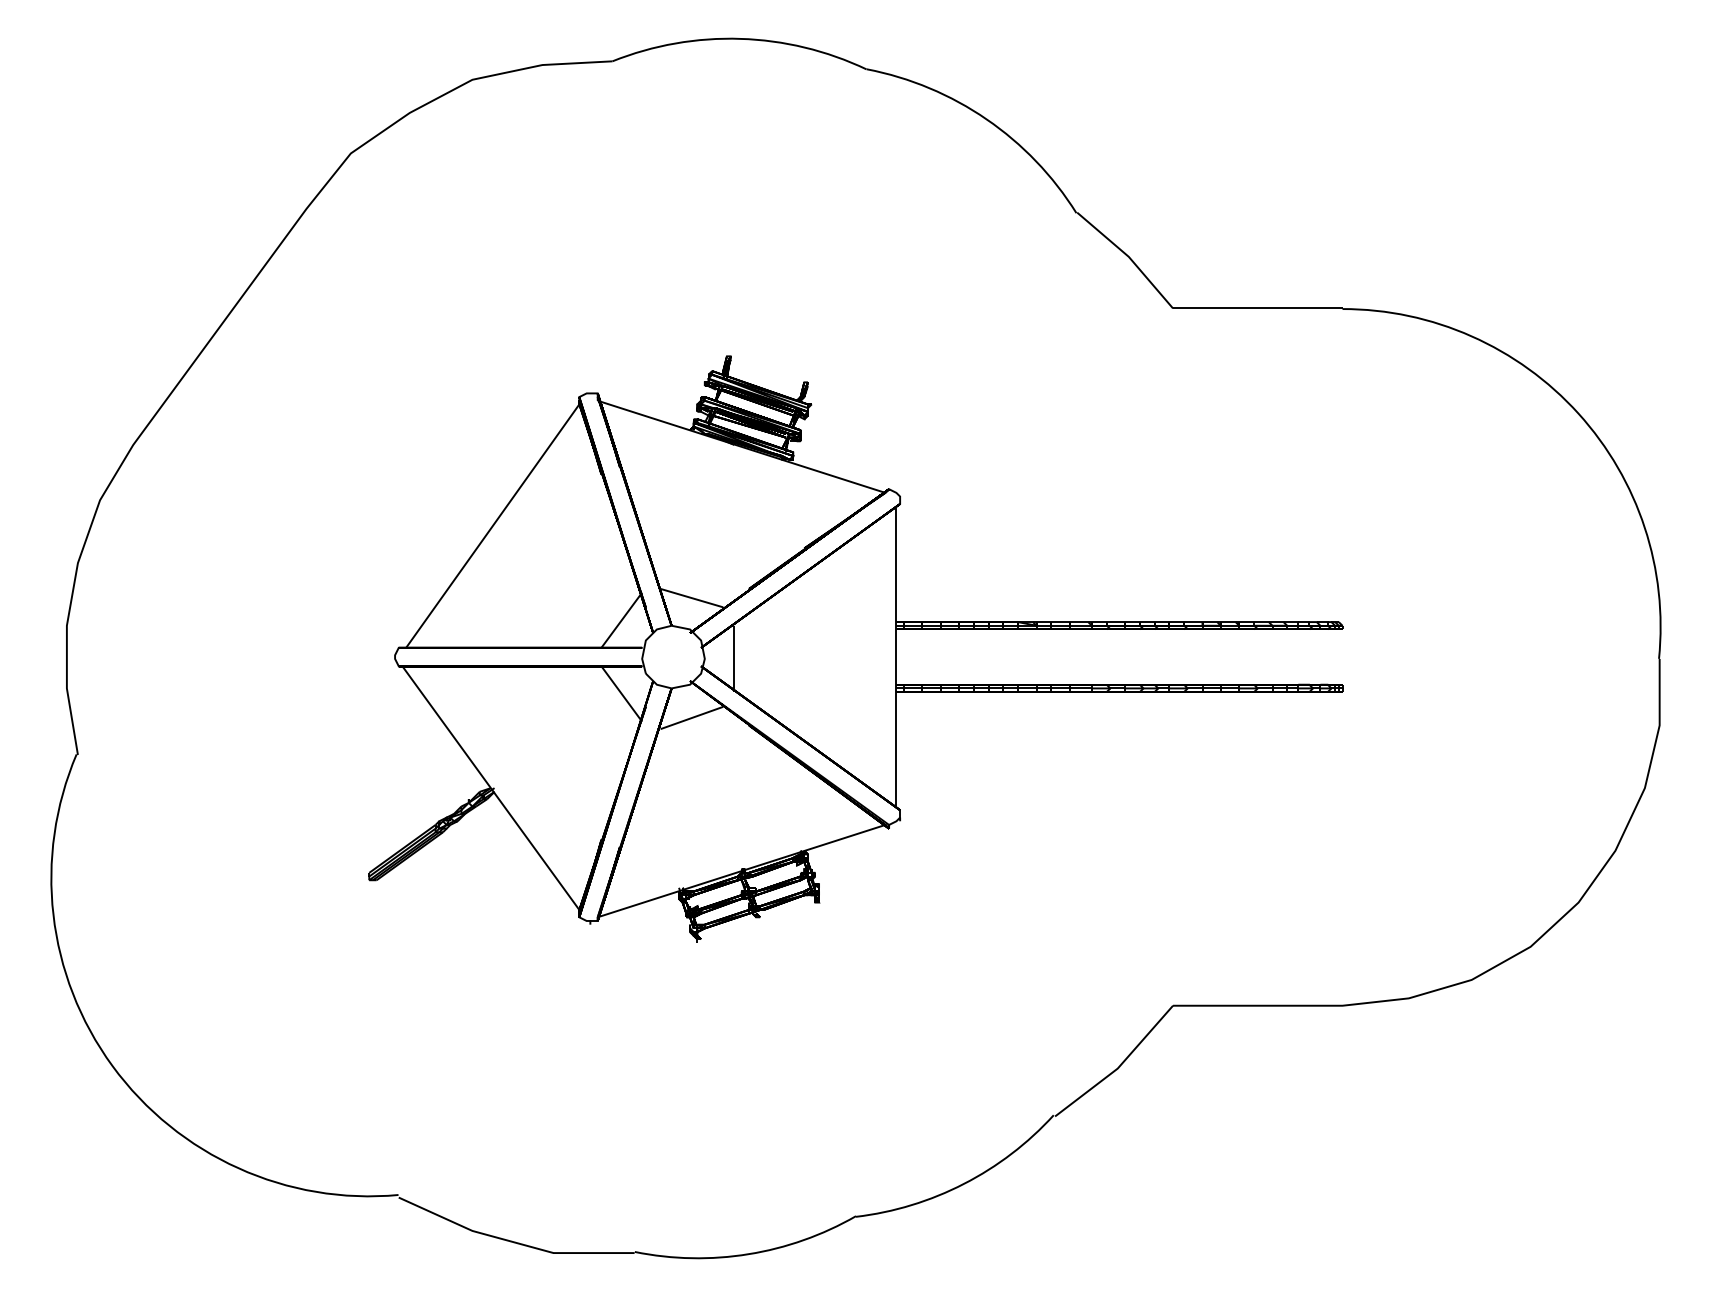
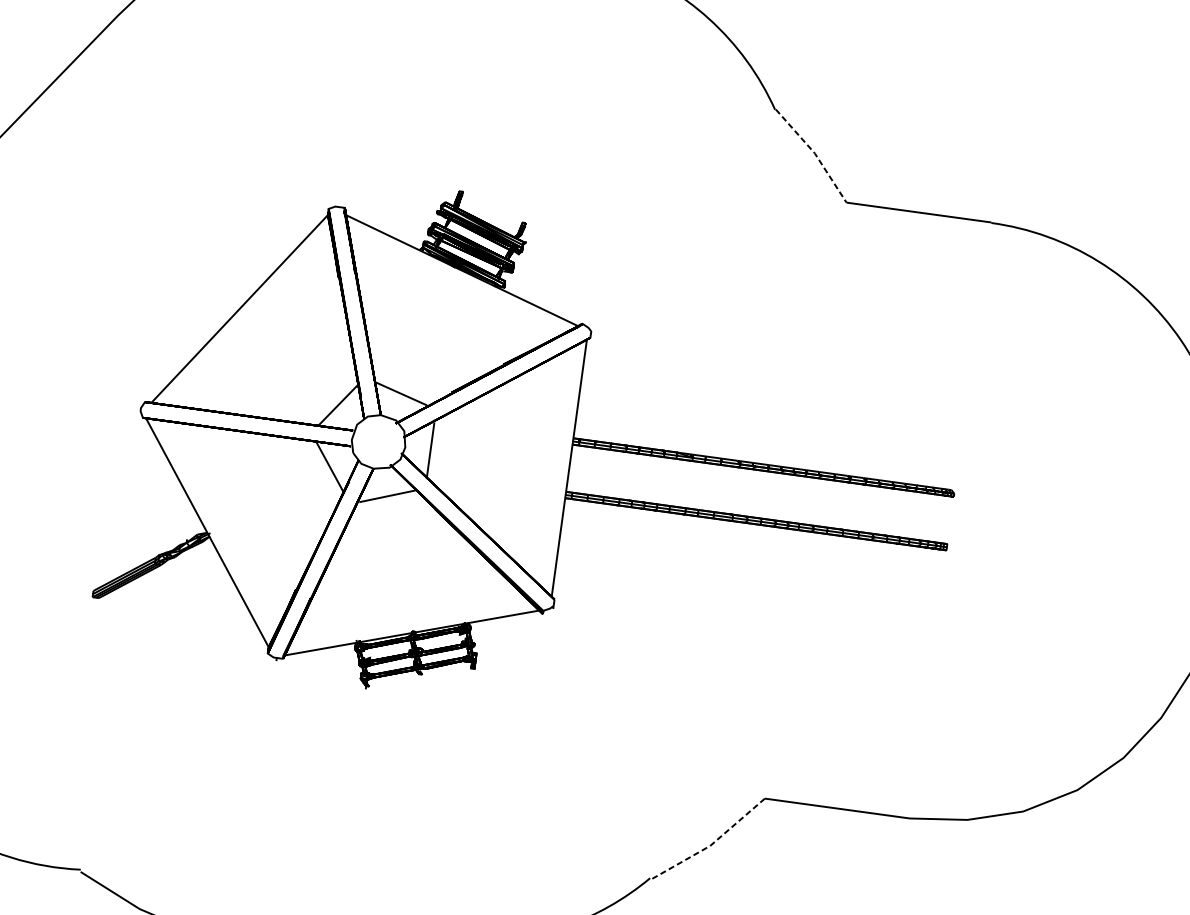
line: (1128, 256) -> (814, 153), solid -> dashed
line: (1119, 1067) -> (711, 845), solid -> dashed

